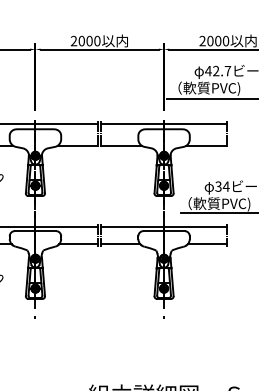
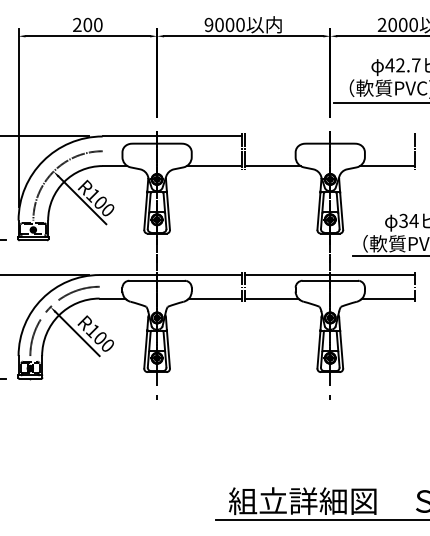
text: (73, 41) -> (208, 25), 2000 -> 9000
line: (164, 123) -> (330, 136), removed

